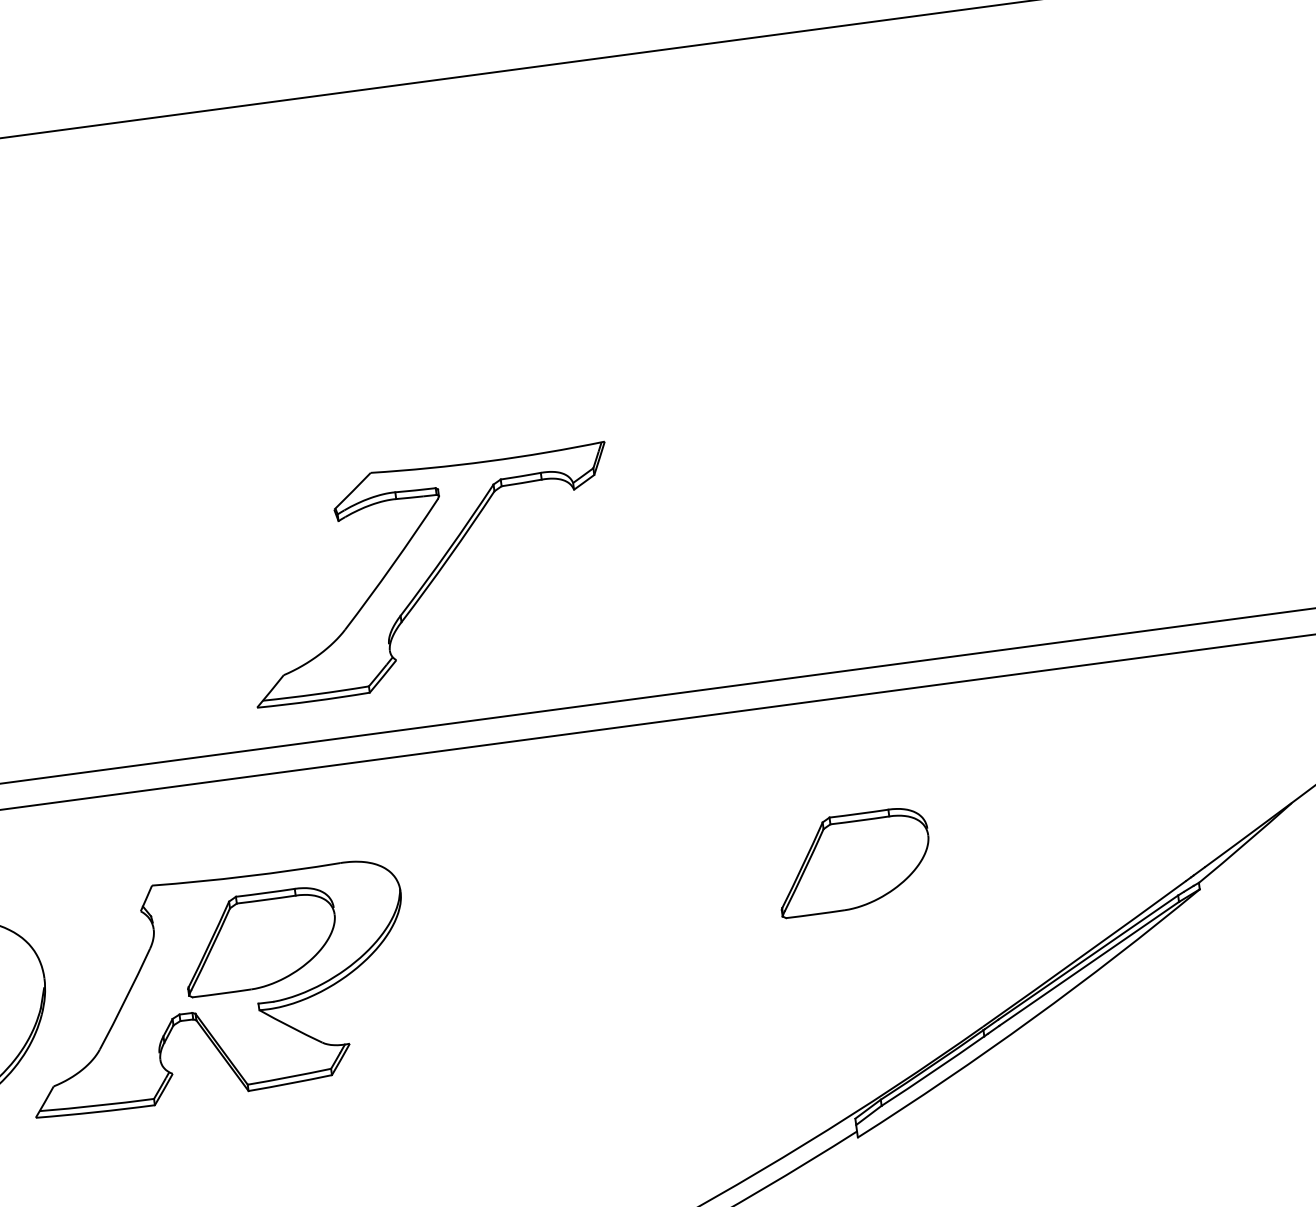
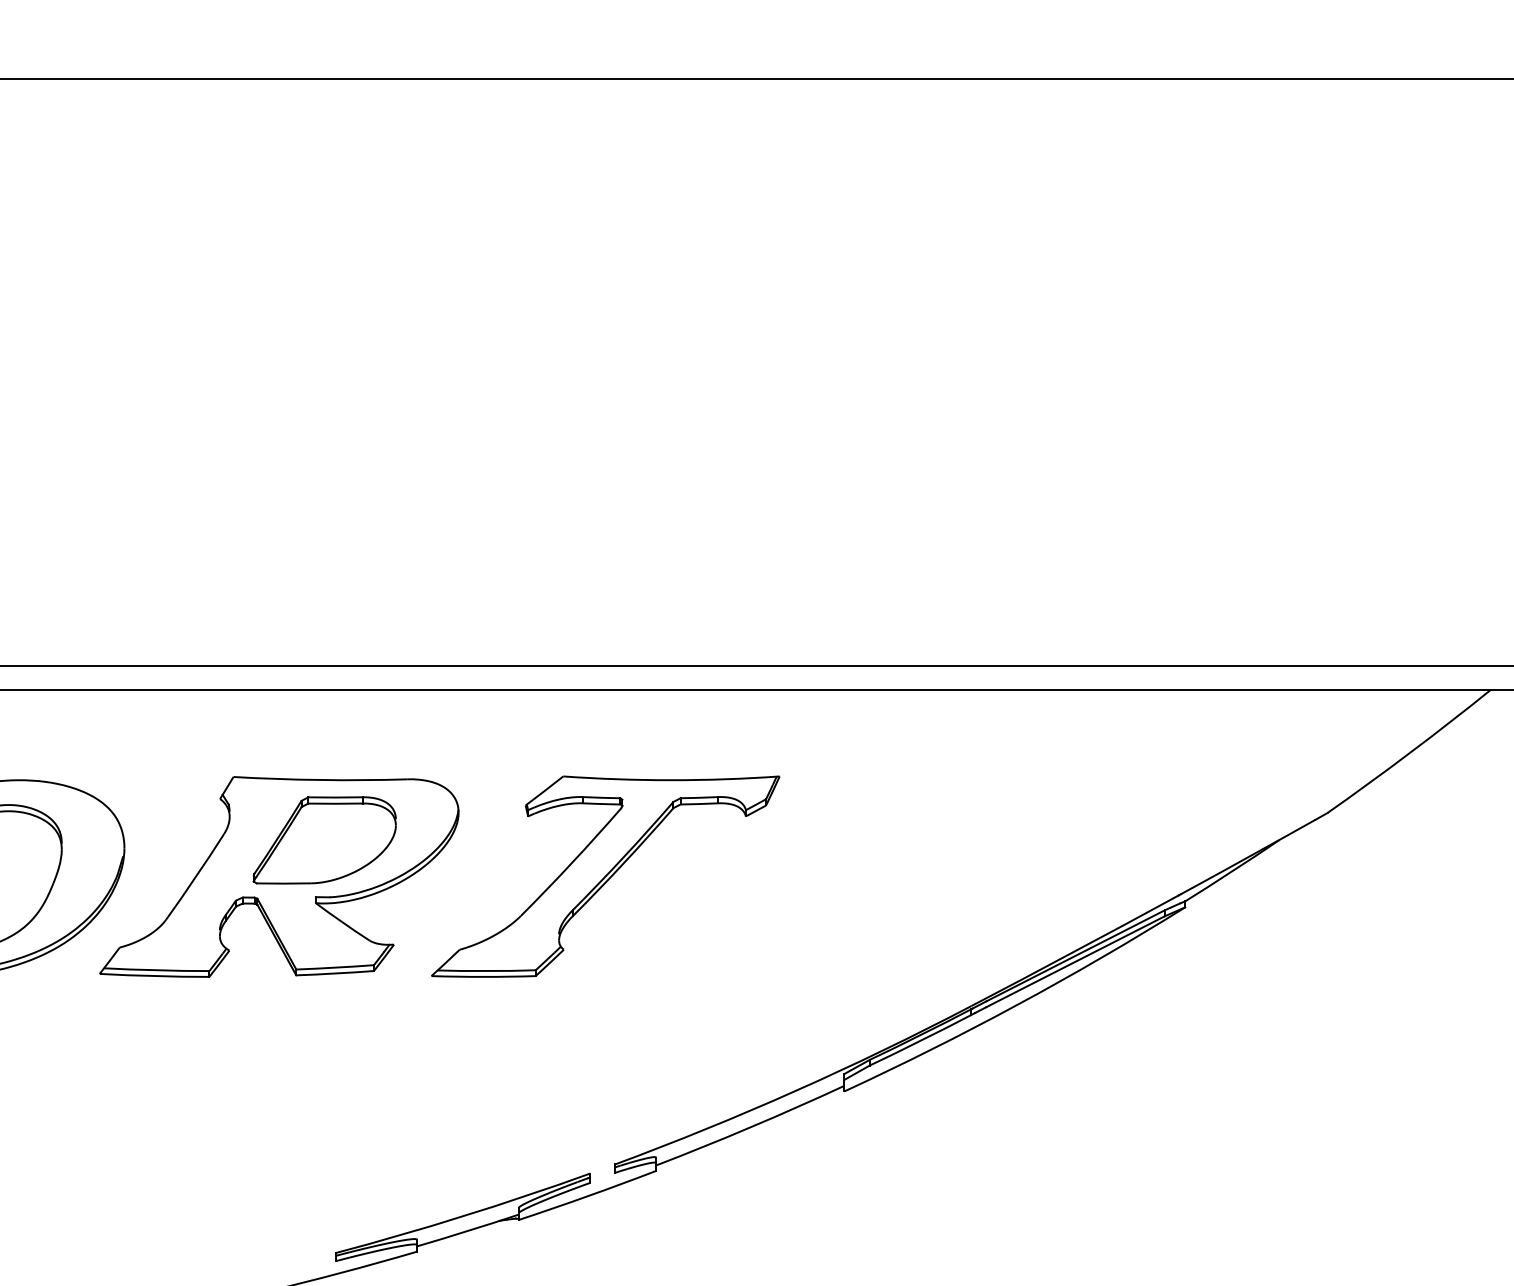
part: (430, 574) -> (605, 876), moved
part: (853, 861) -> (873, 840), removed

